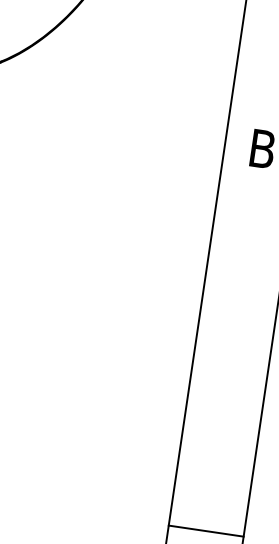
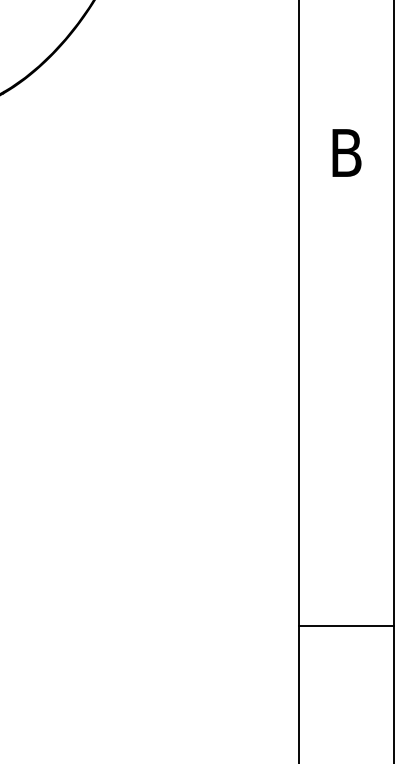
line: (206, 531) -> (346, 625), moved

